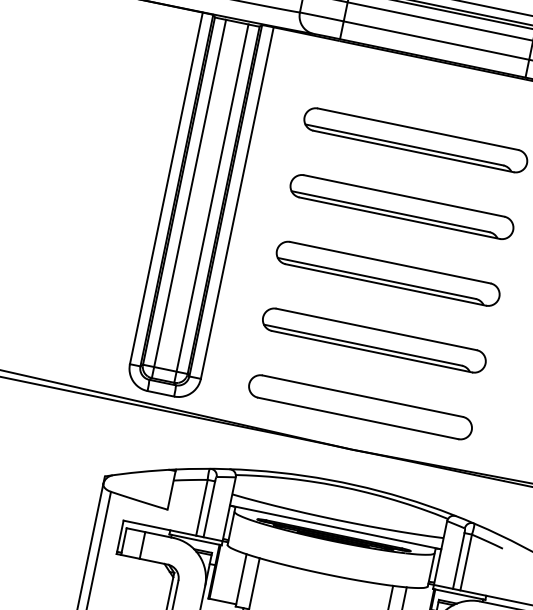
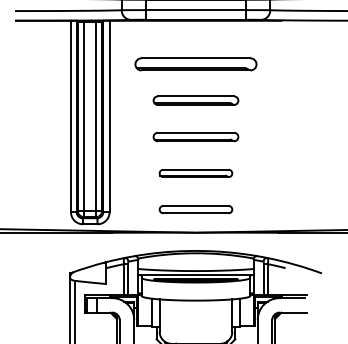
part: (401, 206) -> (195, 100), size x0.7
part: (387, 272) -> (195, 136), size x0.7
part: (373, 340) -> (195, 173), size x0.6
part: (359, 406) -> (195, 209), size x0.6

